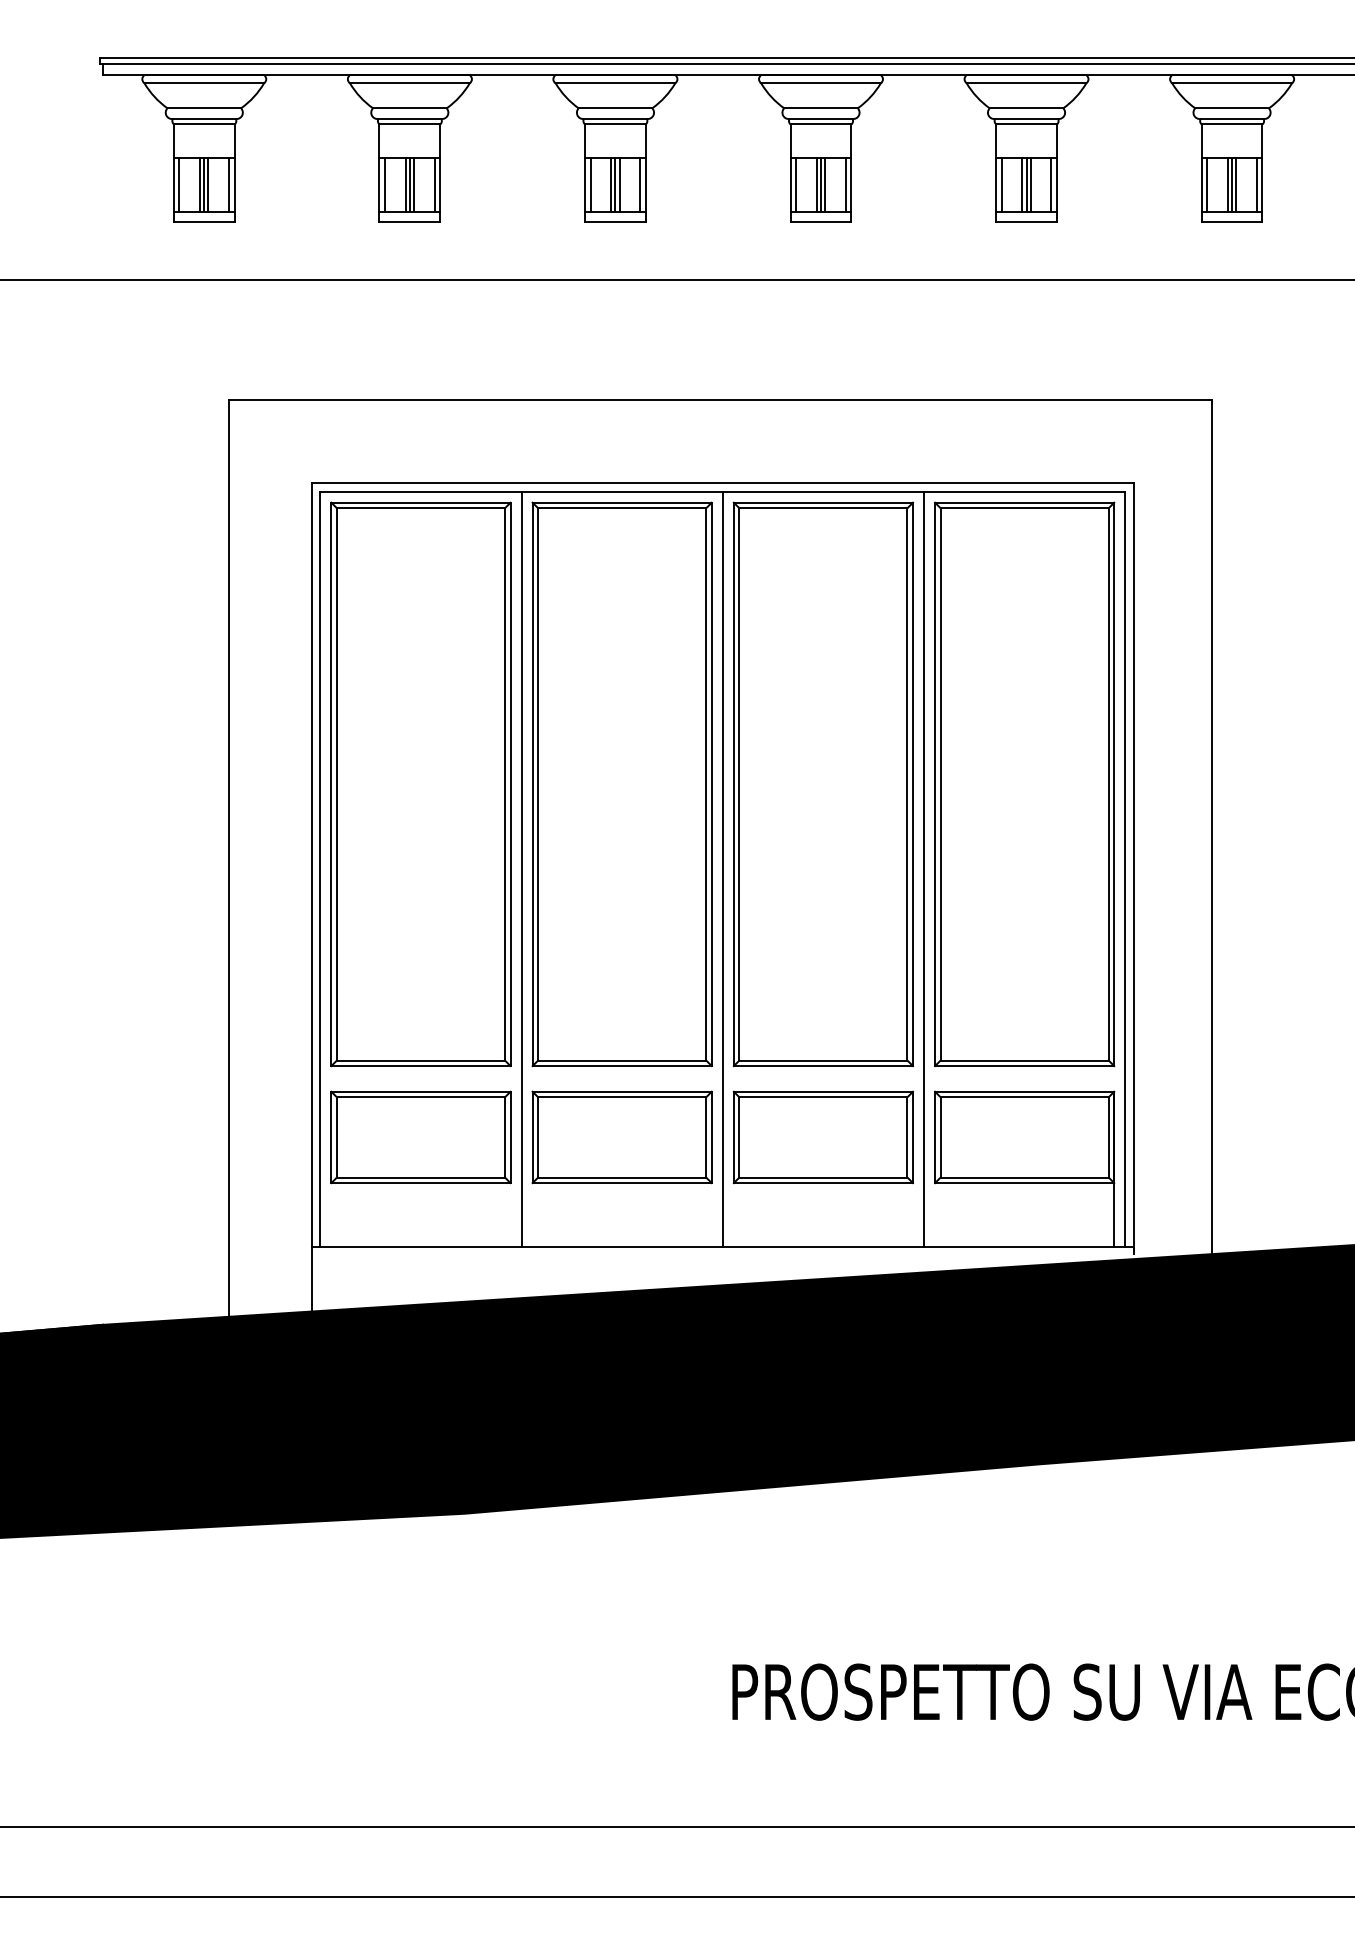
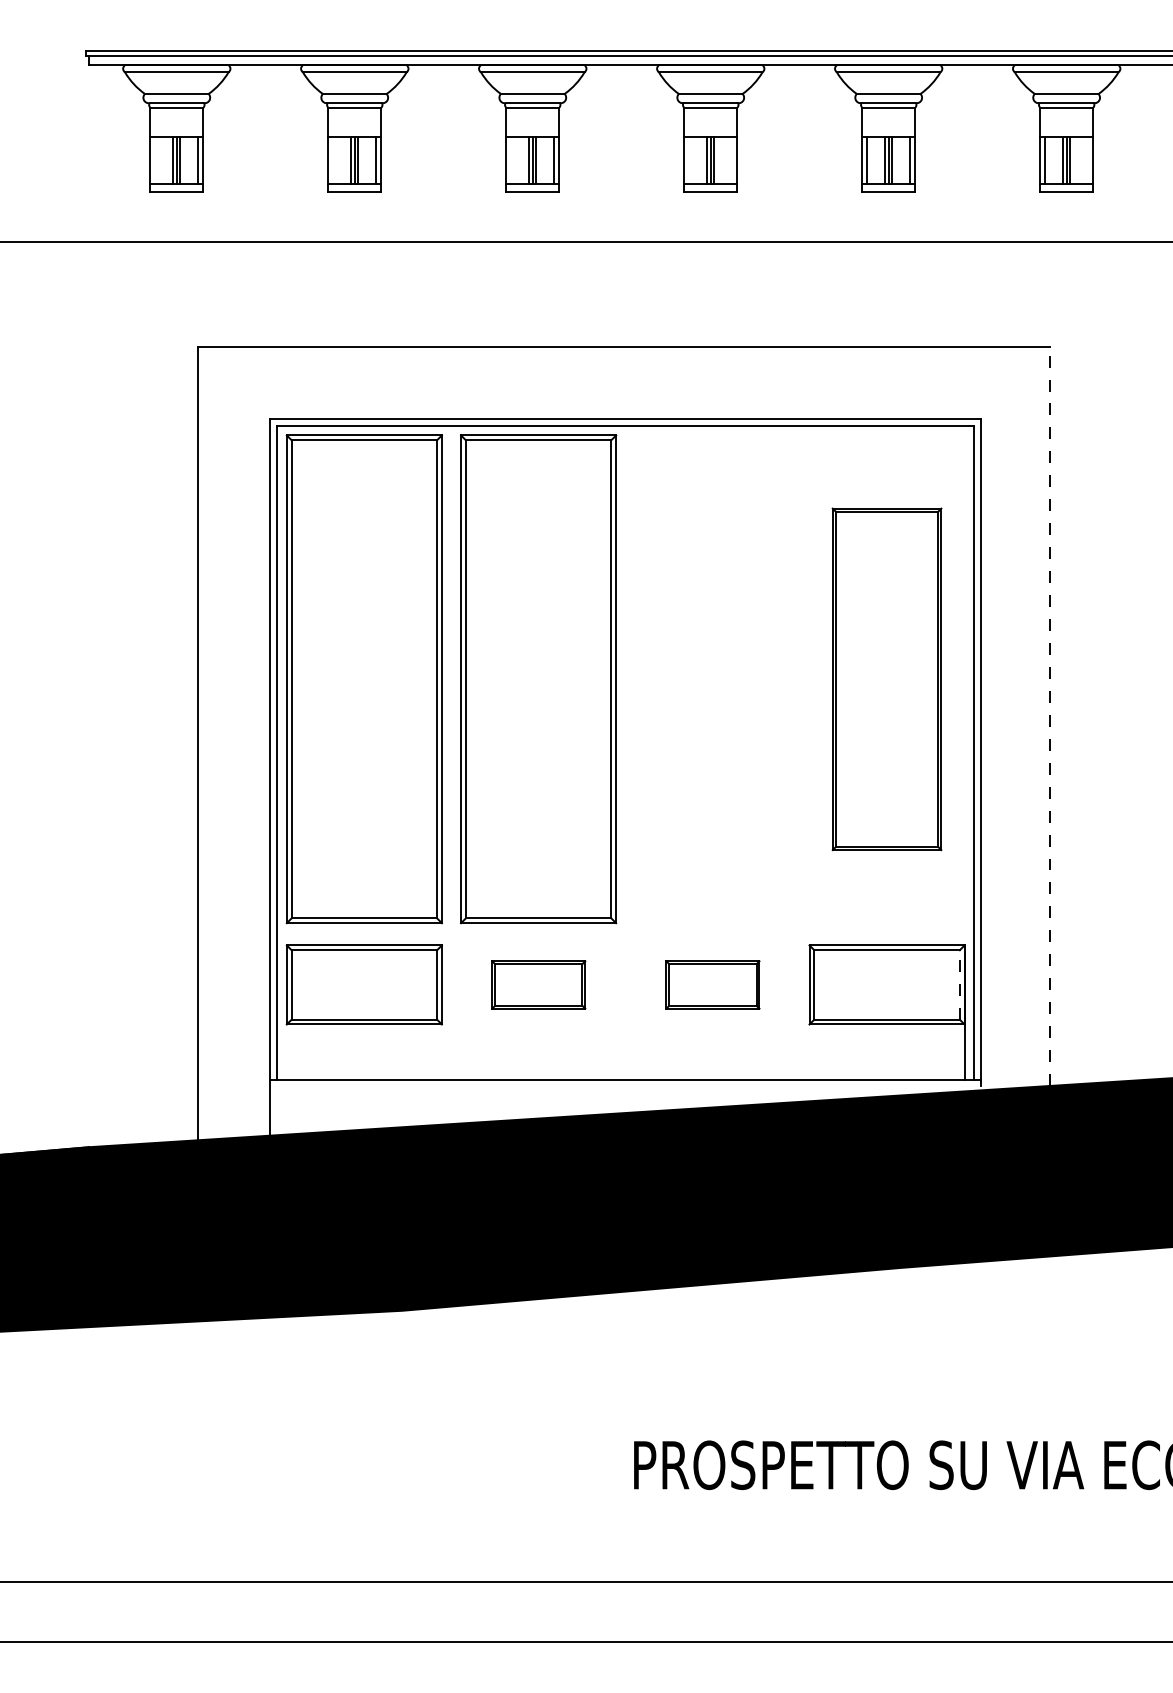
line: (179, 185) -> (155, 160), removed
line: (385, 185) -> (333, 160), removed
line: (590, 185) -> (511, 160), removed
line: (796, 185) -> (689, 160), removed
line: (846, 185) -> (732, 160), removed
line: (1257, 185) -> (1088, 160), removed
part: (823, 784) -> (712, 679), removed
part: (1024, 784) -> (886, 679), size x0.7
line: (1212, 827) -> (1049, 716), solid -> dashed
line: (521, 868) -> (451, 752), removed
line: (722, 868) -> (625, 752), removed
line: (923, 868) -> (799, 752), removed
part: (622, 1136) -> (538, 984), size x0.6
part: (823, 1136) -> (712, 984), size x0.6
line: (1108, 1136) -> (959, 984), solid -> dashed

